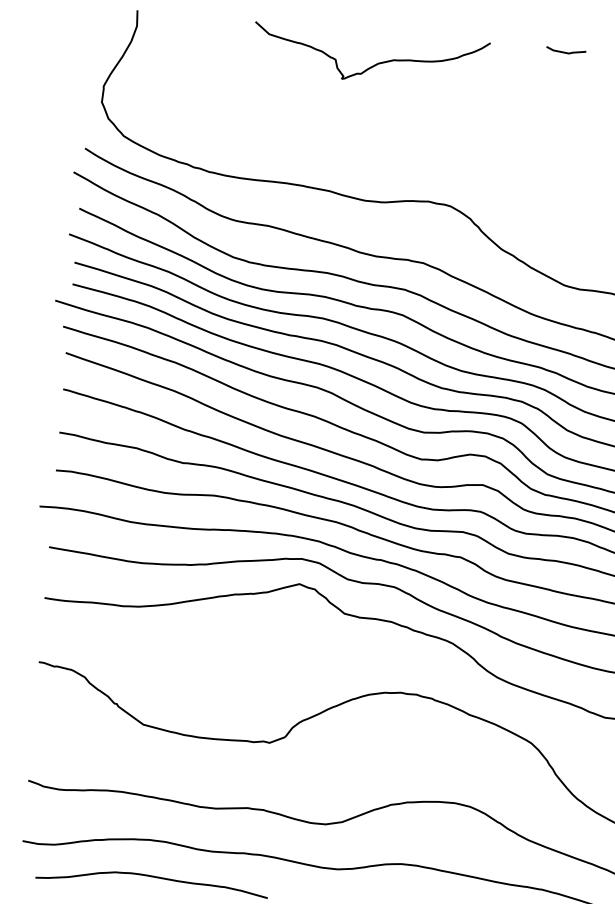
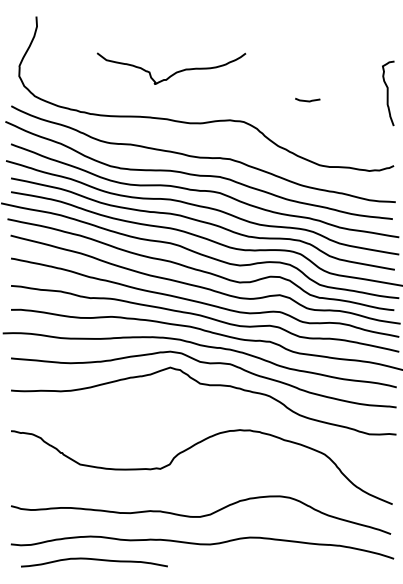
curve: (565, 51) -> (307, 100), moved
curve: (375, 63) -> (174, 72), moved

